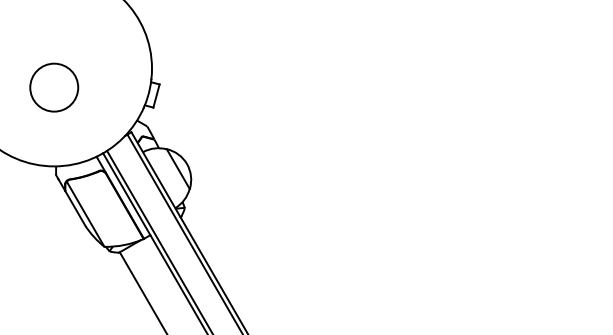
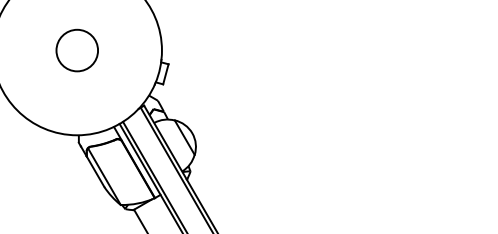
circle: (54, 87) -> (77, 50), moved

